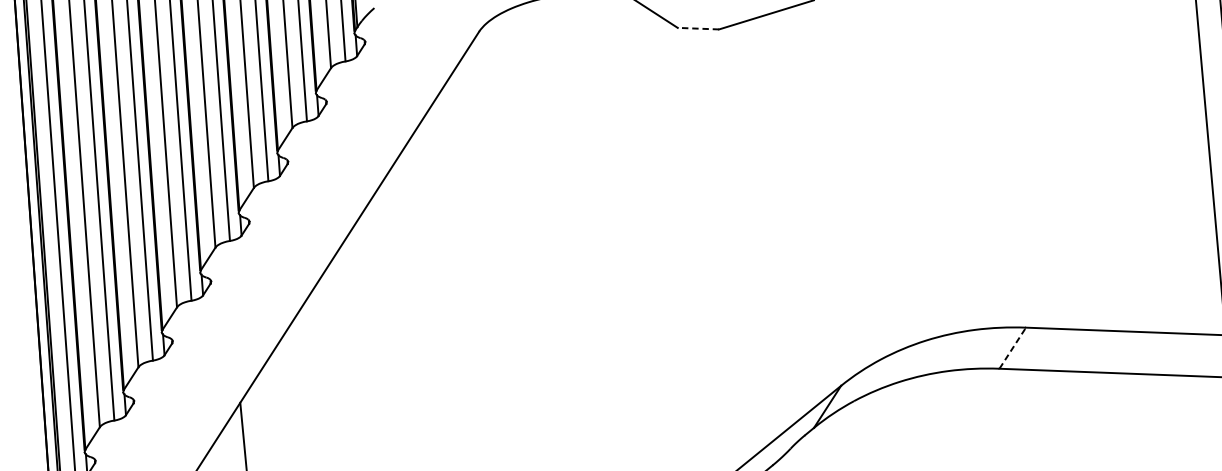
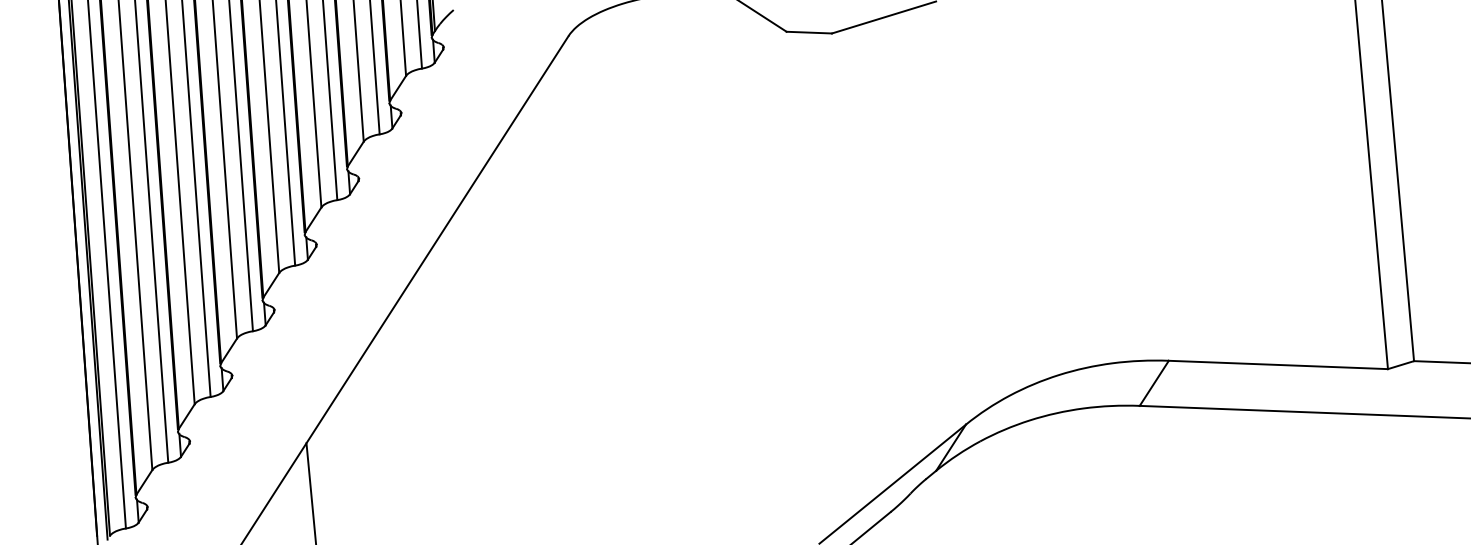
line: (698, 28) -> (809, 32), dashed -> solid
line: (1012, 348) -> (1154, 383), dashed -> solid

